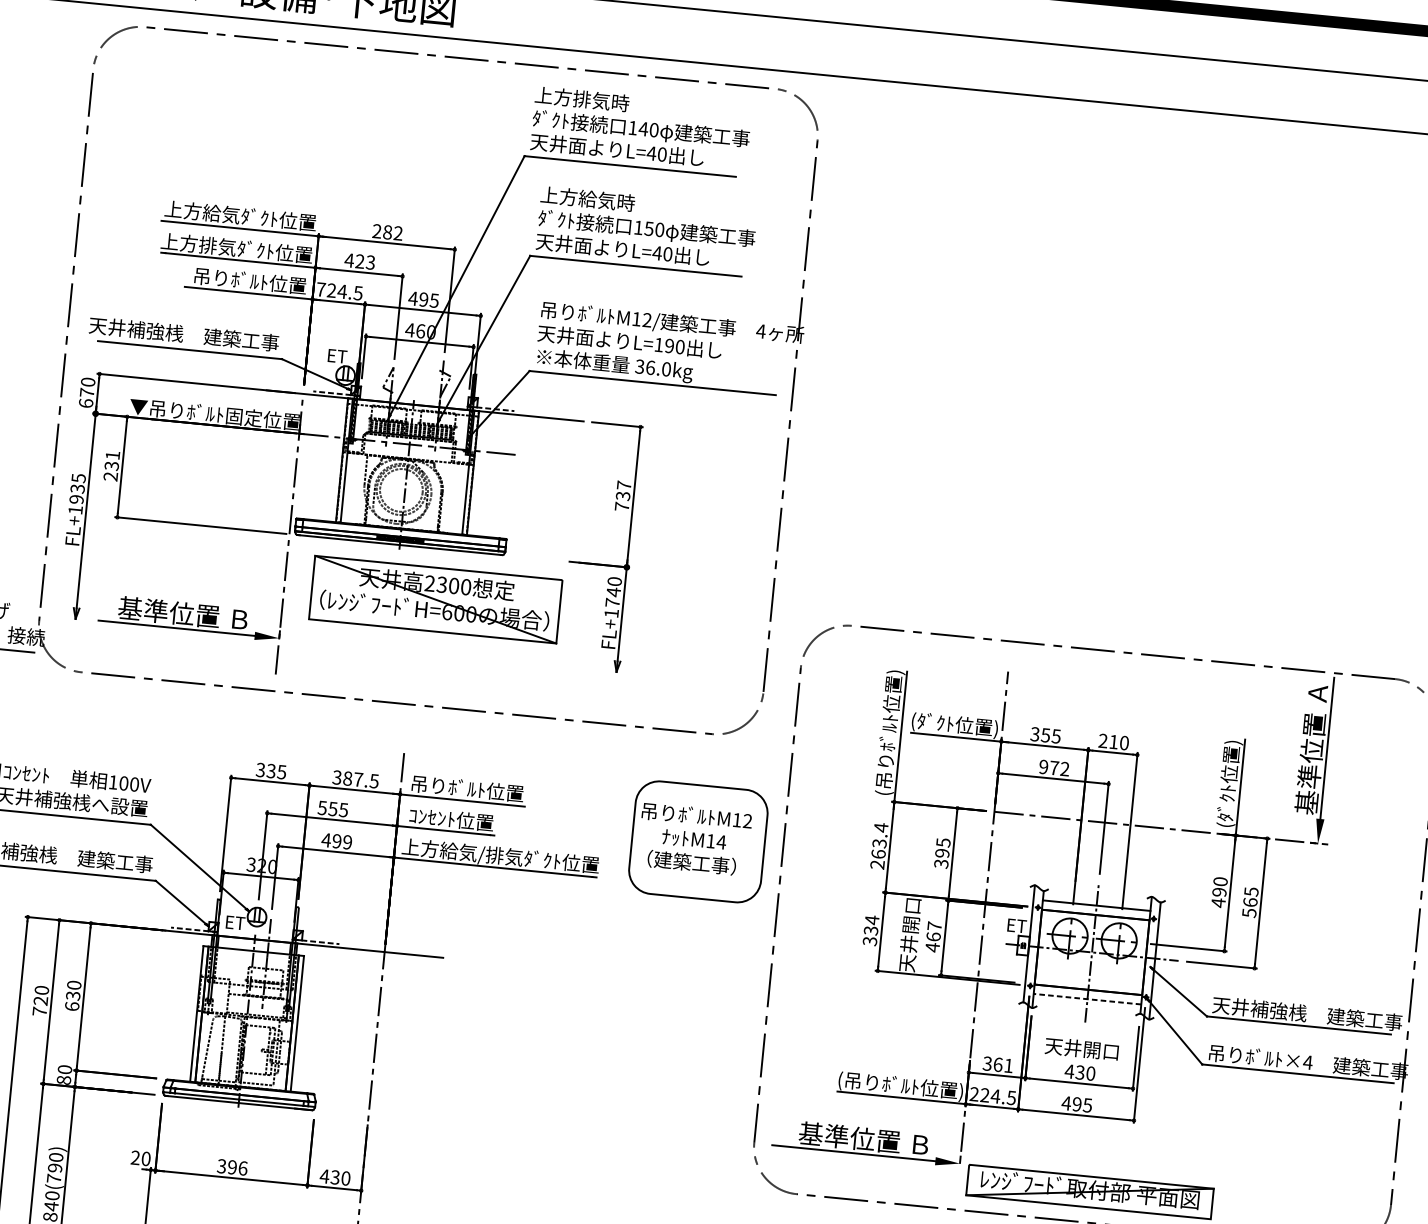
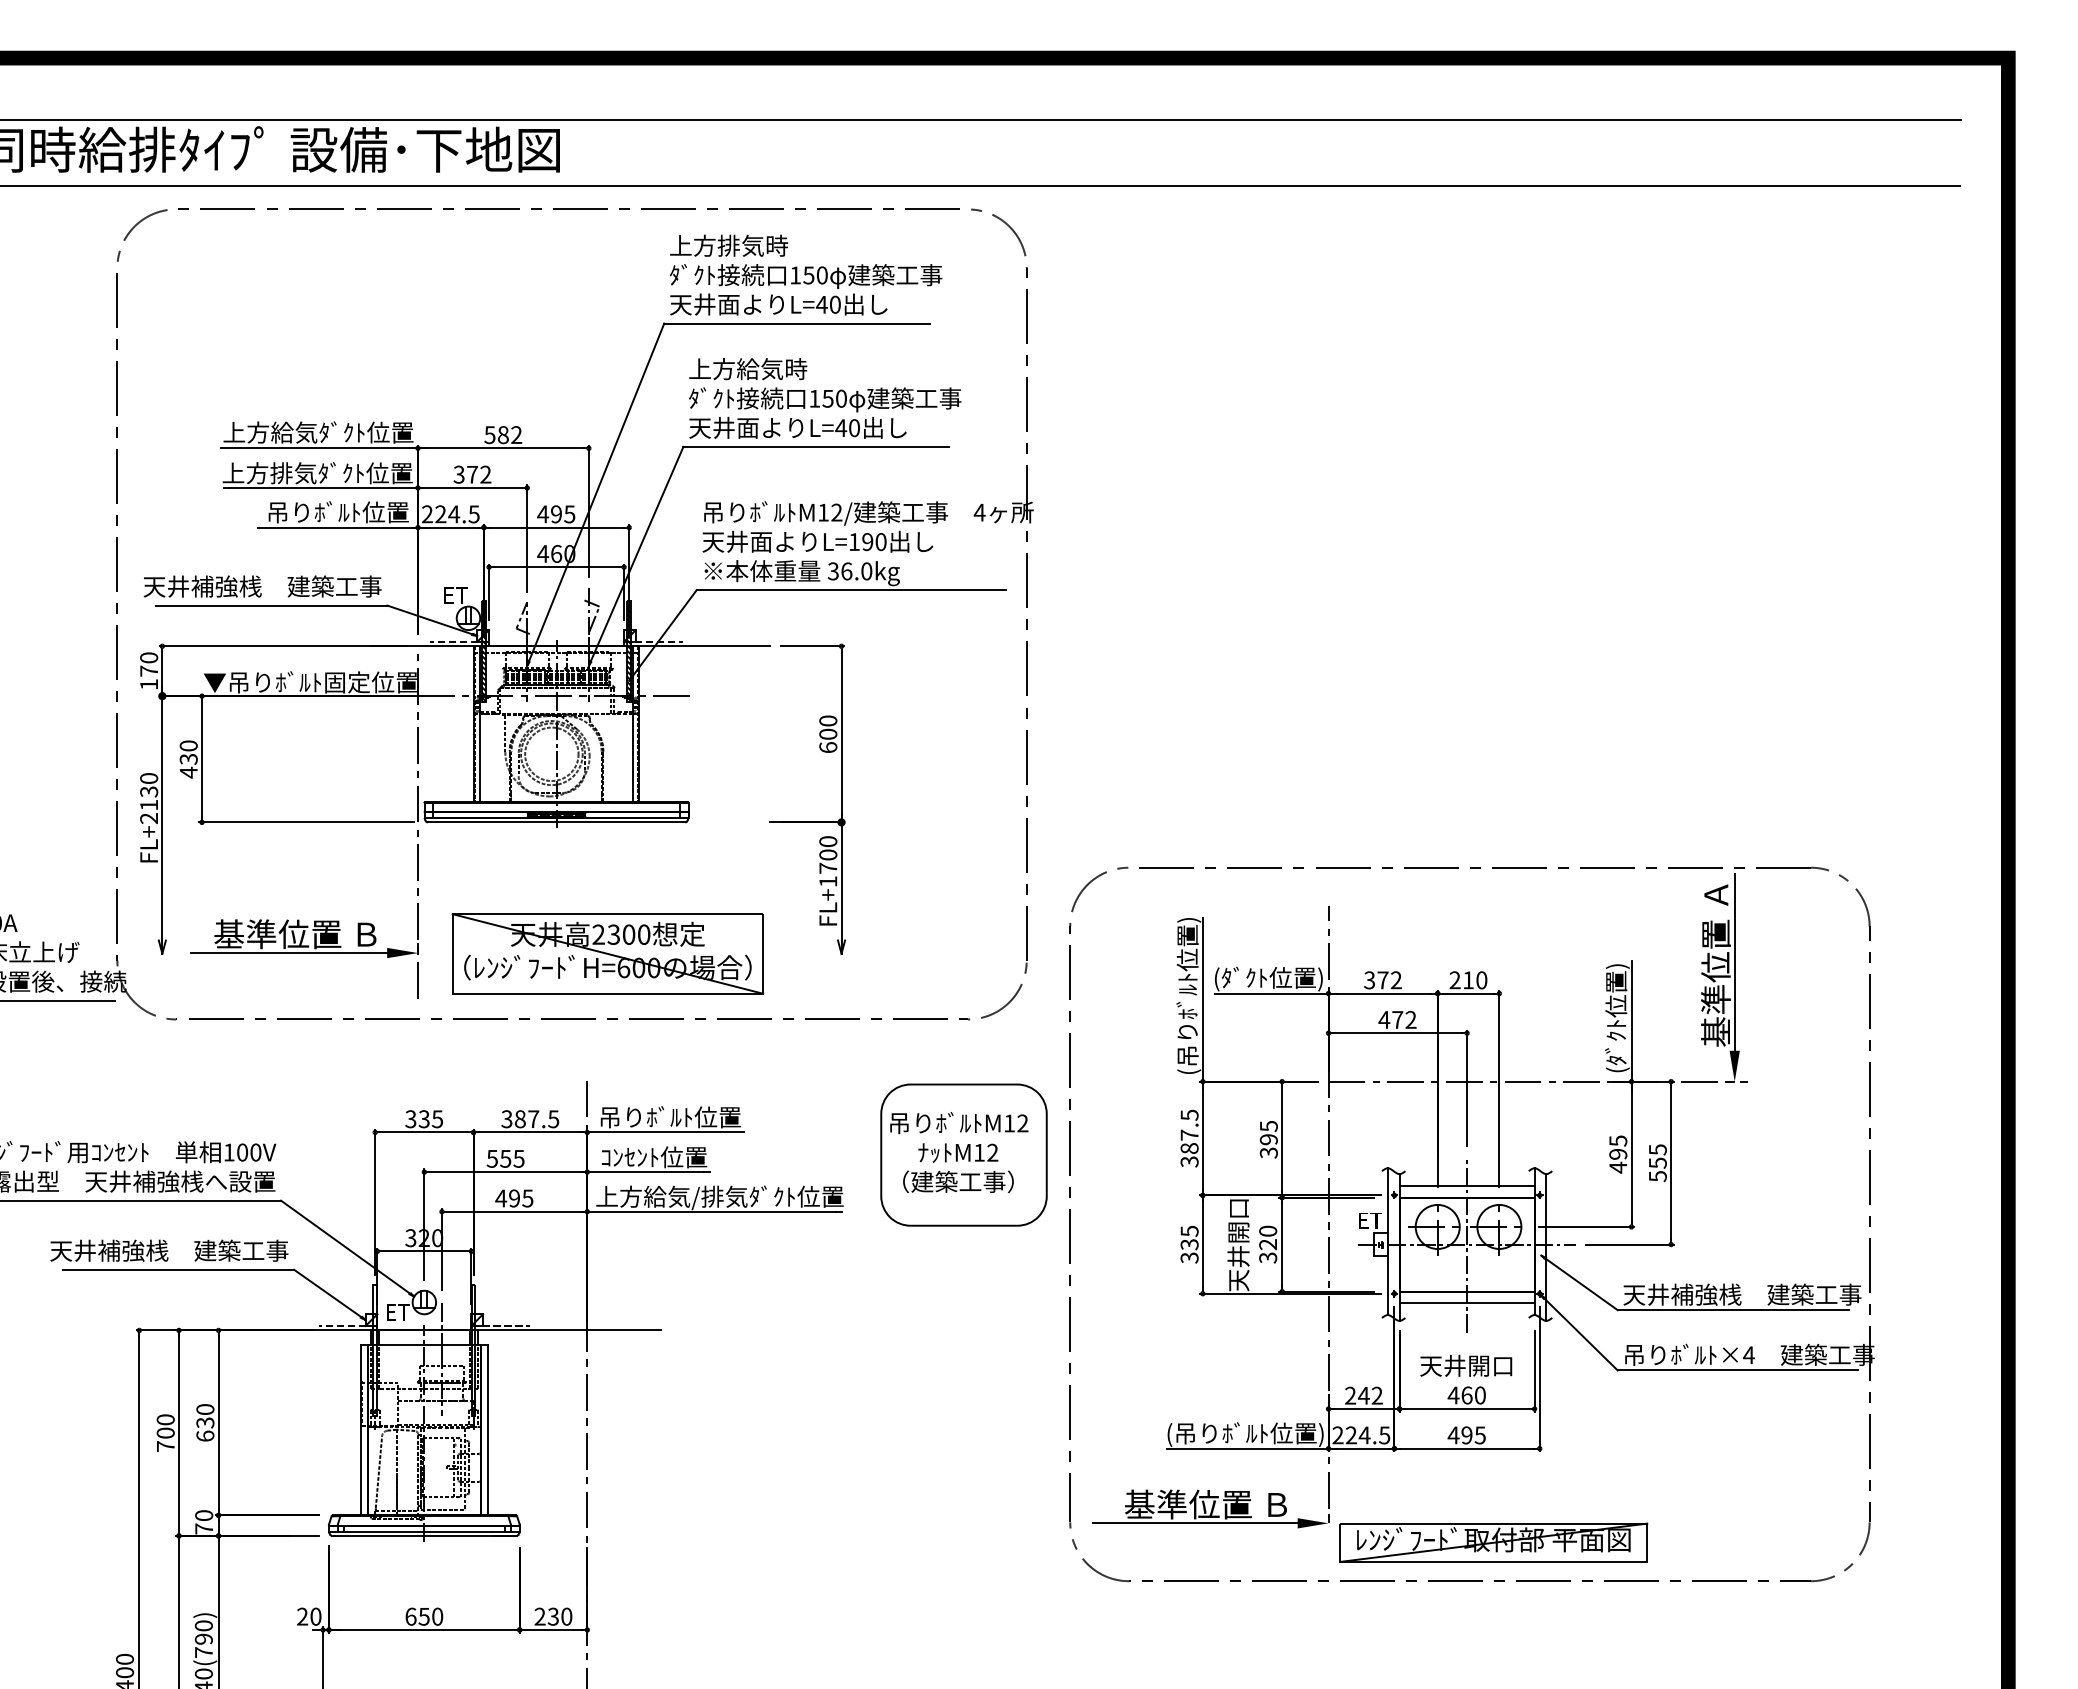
text: (643, 129) -> (808, 275), 140 -> 150
text: (376, 231) -> (489, 435), 282 -> 582
text: (360, 261) -> (472, 474), 423 -> 372
text: (321, 289) -> (427, 514), 724.5 -> 224.5
text: (86, 403) -> (149, 684), 670 -> 170
text: (111, 466) -> (188, 759), 231 -> 430
text: (77, 494) -> (149, 798), FL+1935 -> FL+2130
text: (623, 496) -> (828, 734), 737 -> 600
text: (613, 592) -> (828, 855), FL+1740 -> FL+1700
part: (435, 599) -> (607, 953), moved
text: (1050, 736) -> (1389, 980), 355 -> 372
text: (1043, 766) -> (1384, 1019), 972 -> 472
text: (347, 842) -> (527, 1198), 499 -> 495
text: (721, 842) -> (992, 1152), M14 -> M12
text: (879, 846) -> (1189, 1138), 263.4 -> 387.5
text: (1220, 881) -> (1618, 1140), 490 -> 495
text: (1250, 901) -> (1657, 1162), 565 -> 555
text: (872, 920) -> (1189, 1231), 334 -> 335
text: (933, 936) -> (1268, 1244), 467 -> 320
line: (1087, 999) -> (1467, 1303), dashed -> solid
text: (40, 1000) -> (165, 1432), 720 -> 700
text: (997, 1064) -> (1363, 1395), 361 -> 242
text: (1079, 1072) -> (1466, 1395), 430 -> 460
text: (64, 1079) -> (204, 1528), 80 -> 70
text: (232, 1167) -> (424, 1616), 396 -> 650
text: (325, 1176) -> (540, 1616), 430 -> 230

